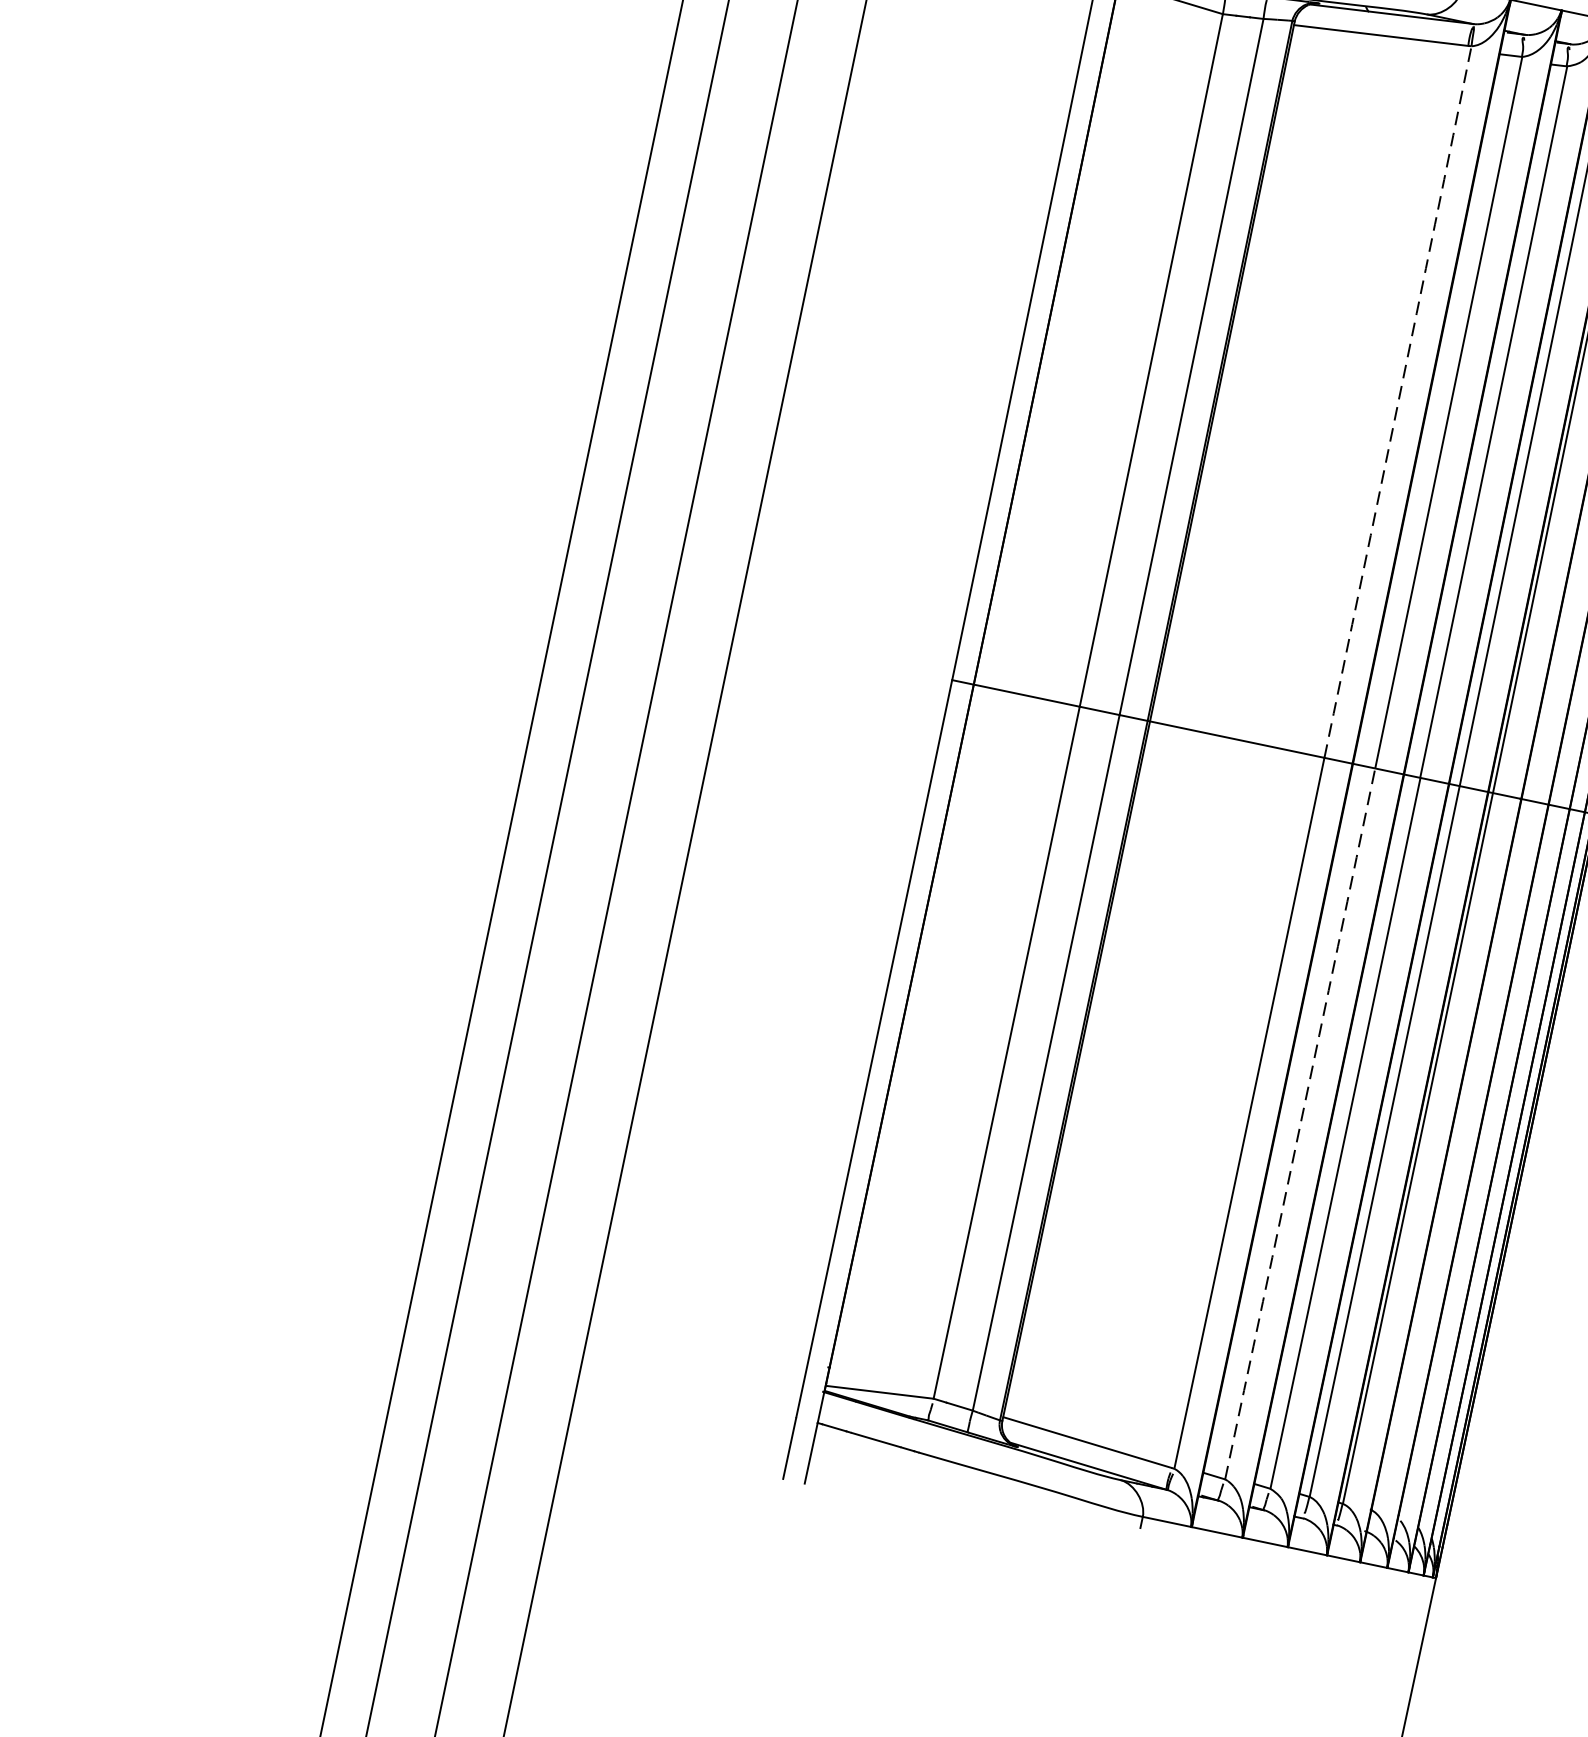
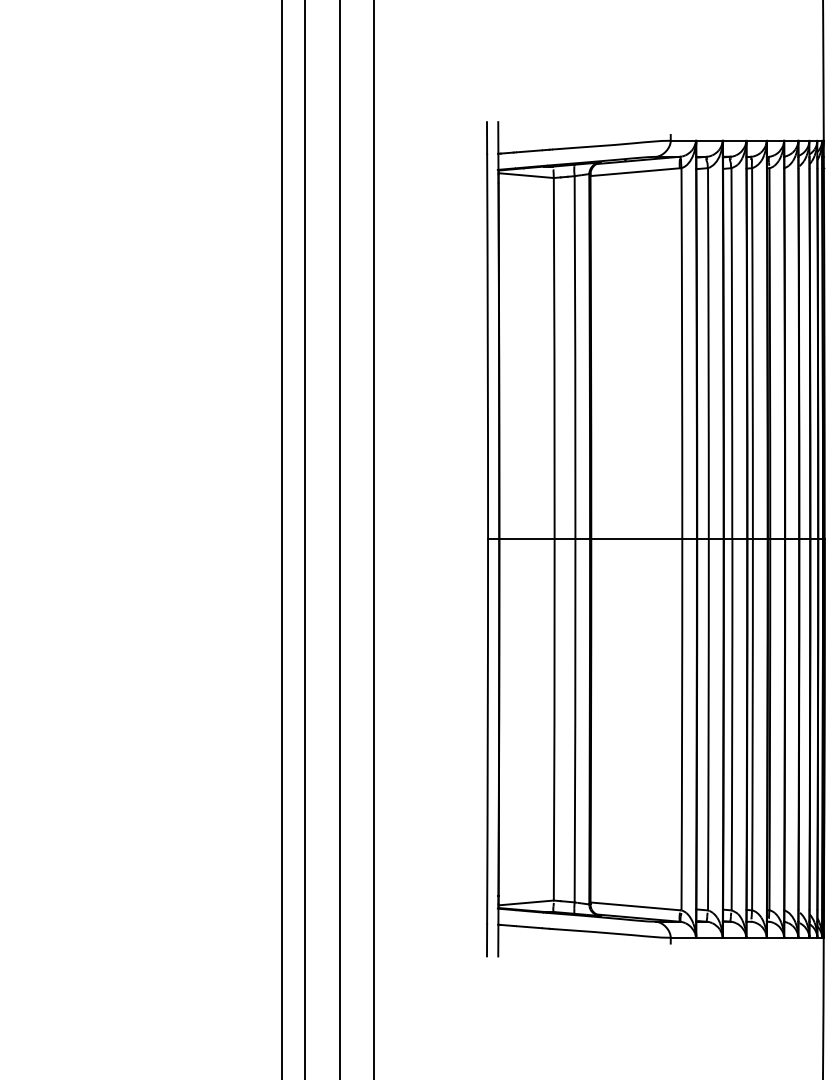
arc: (1399, 401) -> (682, 353), dashed -> solid
arc: (1300, 1123) -> (708, 724), dashed -> solid

